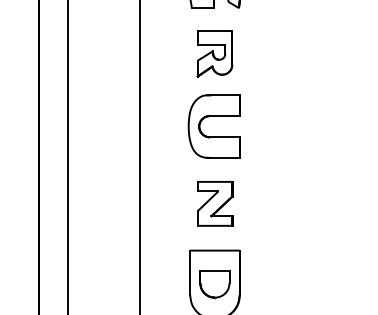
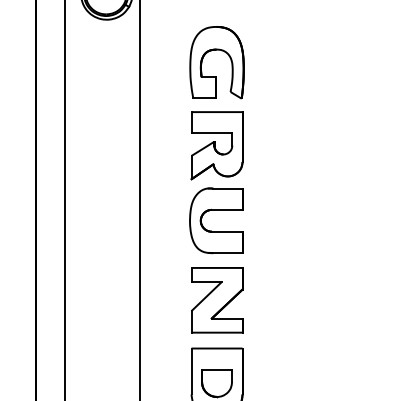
part: (214, 53) -> (216, 145), size x1.43
part: (215, 203) -> (217, 300), size x1.43

